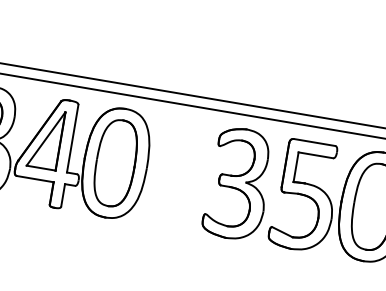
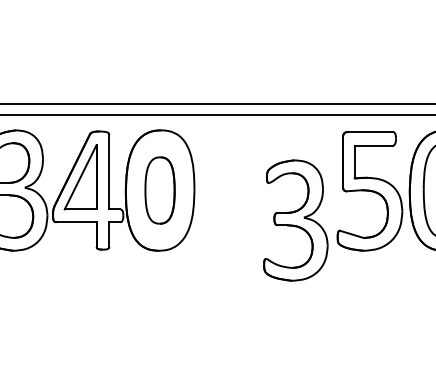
part: (115, 163) -> (159, 190), size x0.7
part: (238, 183) -> (295, 220), moved

